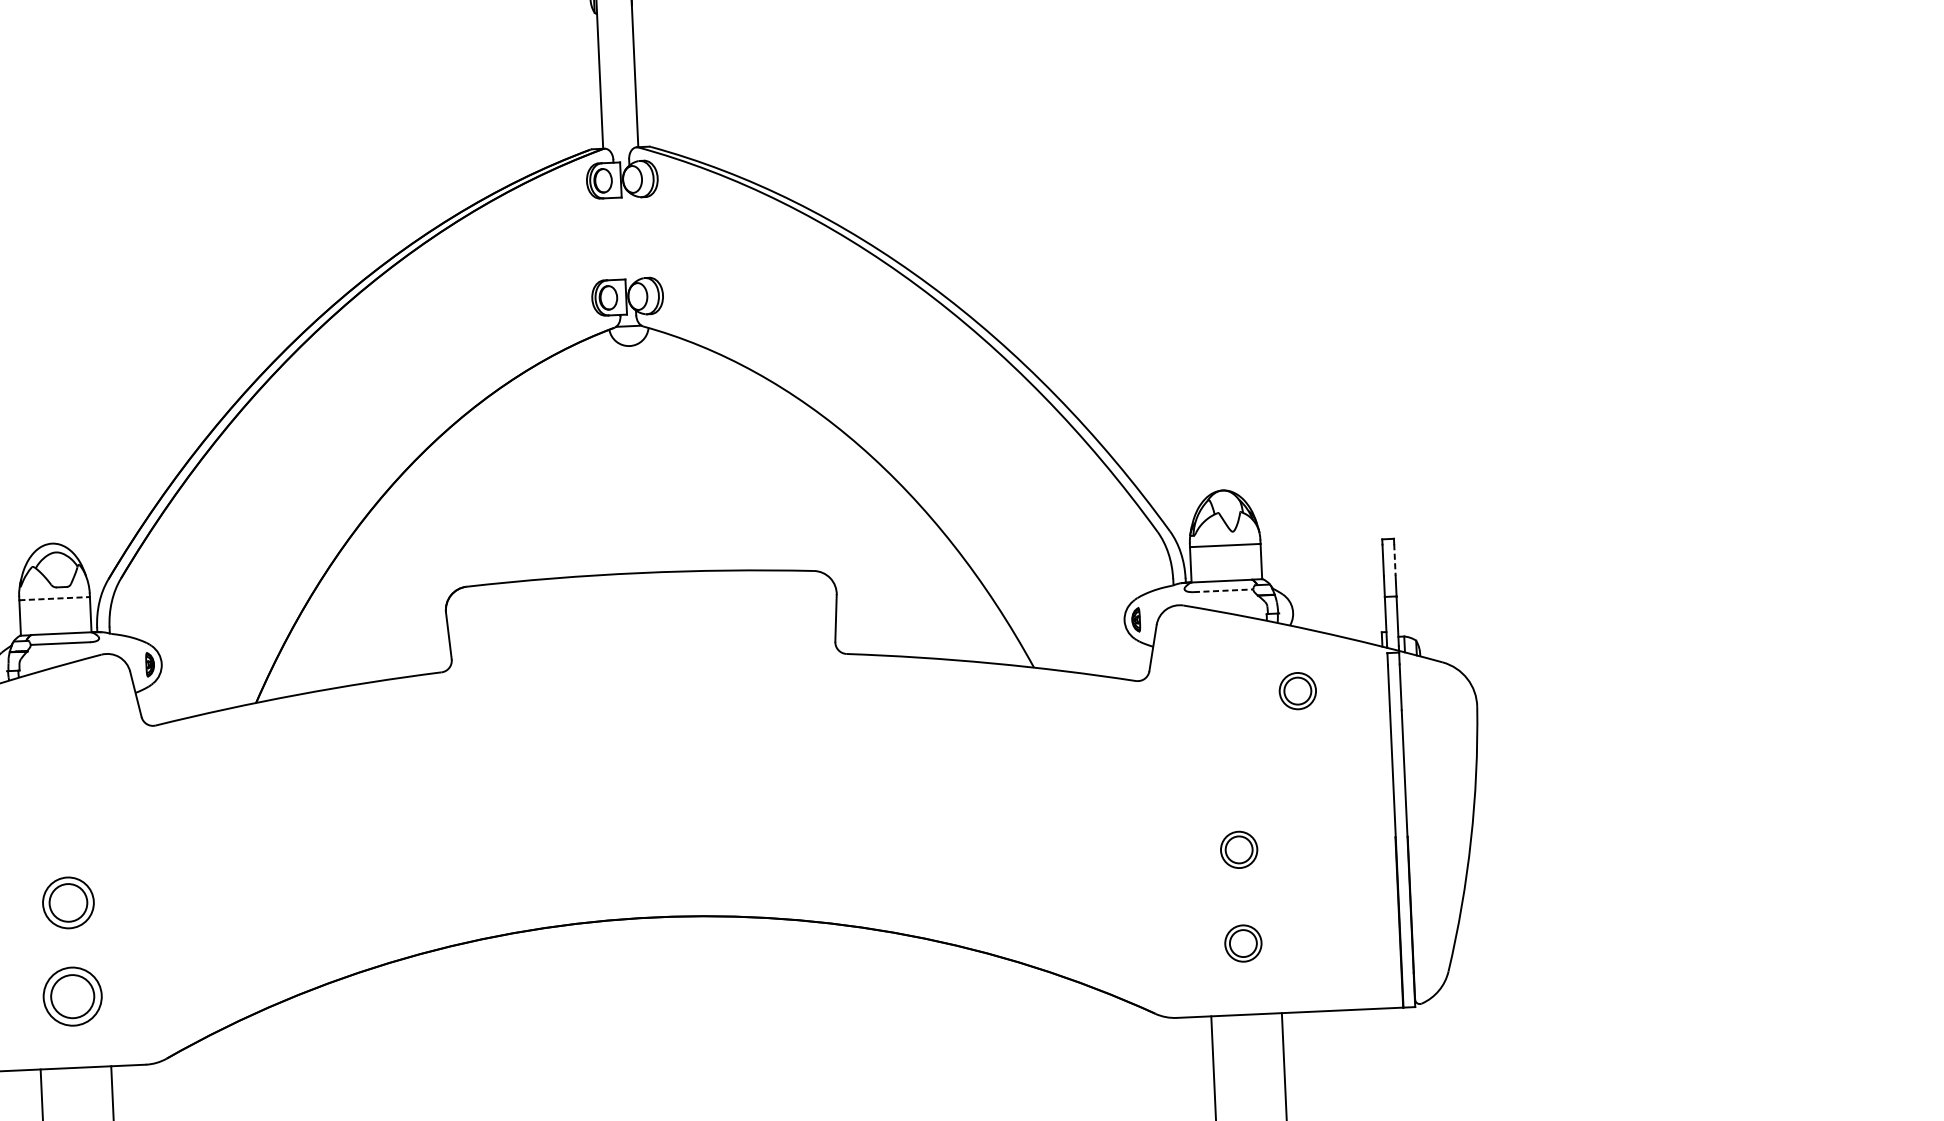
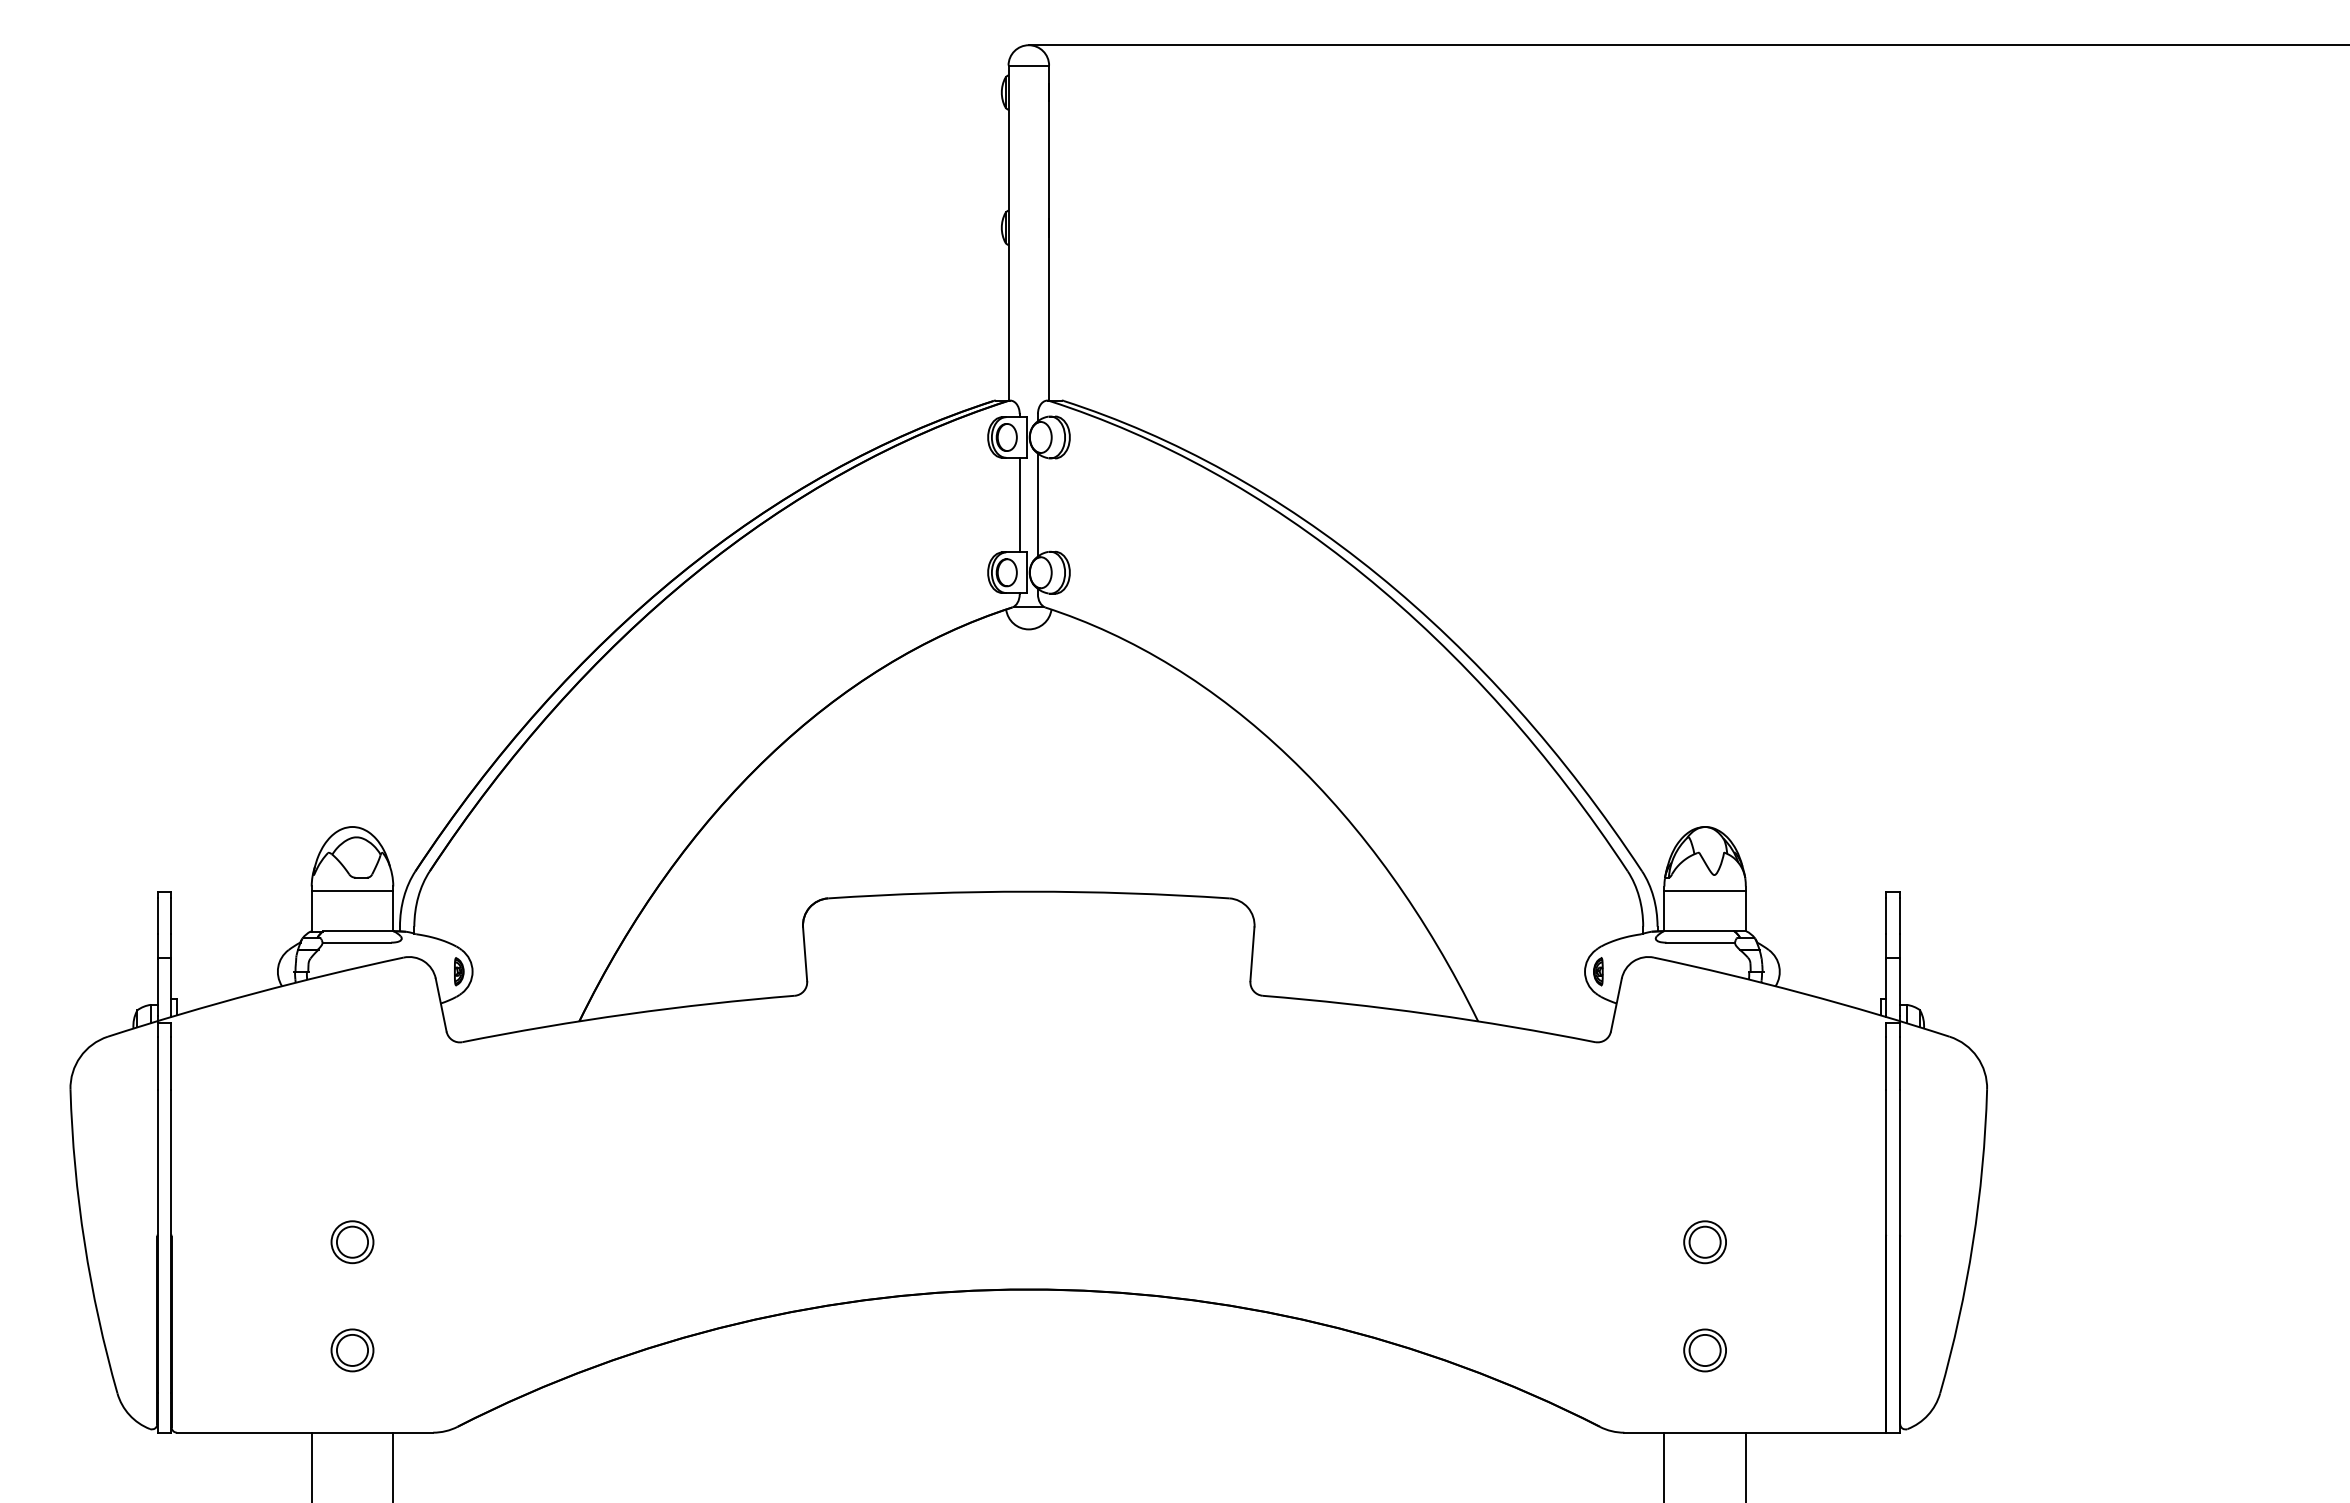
line: (632, 237) -> (1037, 504), added
line: (616, 238) -> (1019, 504), added
line: (1394, 560) -> (1899, 916), dashed -> solid
line: (1224, 590) -> (1701, 942), dashed -> solid
line: (54, 598) -> (352, 890), dashed -> solid
part: (1297, 691) -> (1780, 1062), removed
part: (68, 903) -> (352, 1242), size x0.71
part: (72, 996) -> (352, 1350), size x0.62

